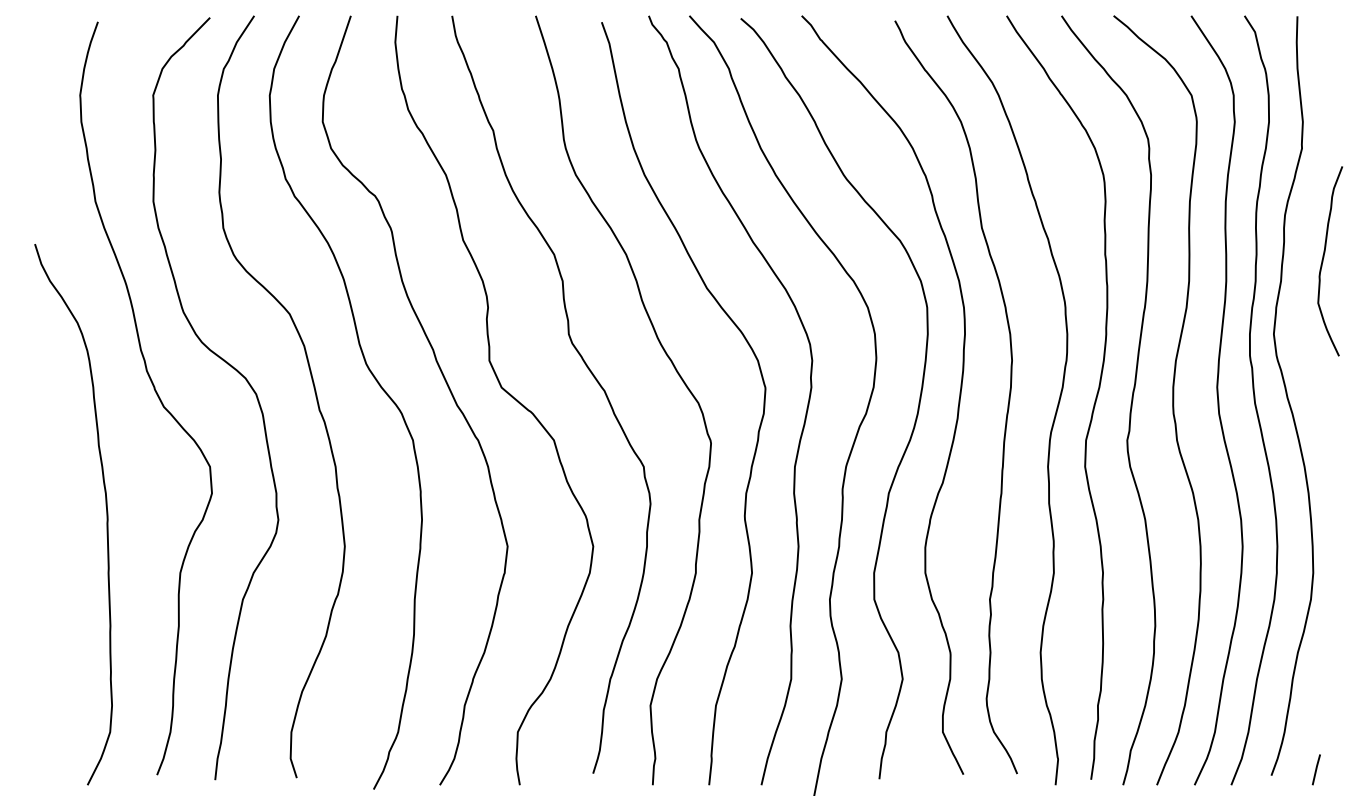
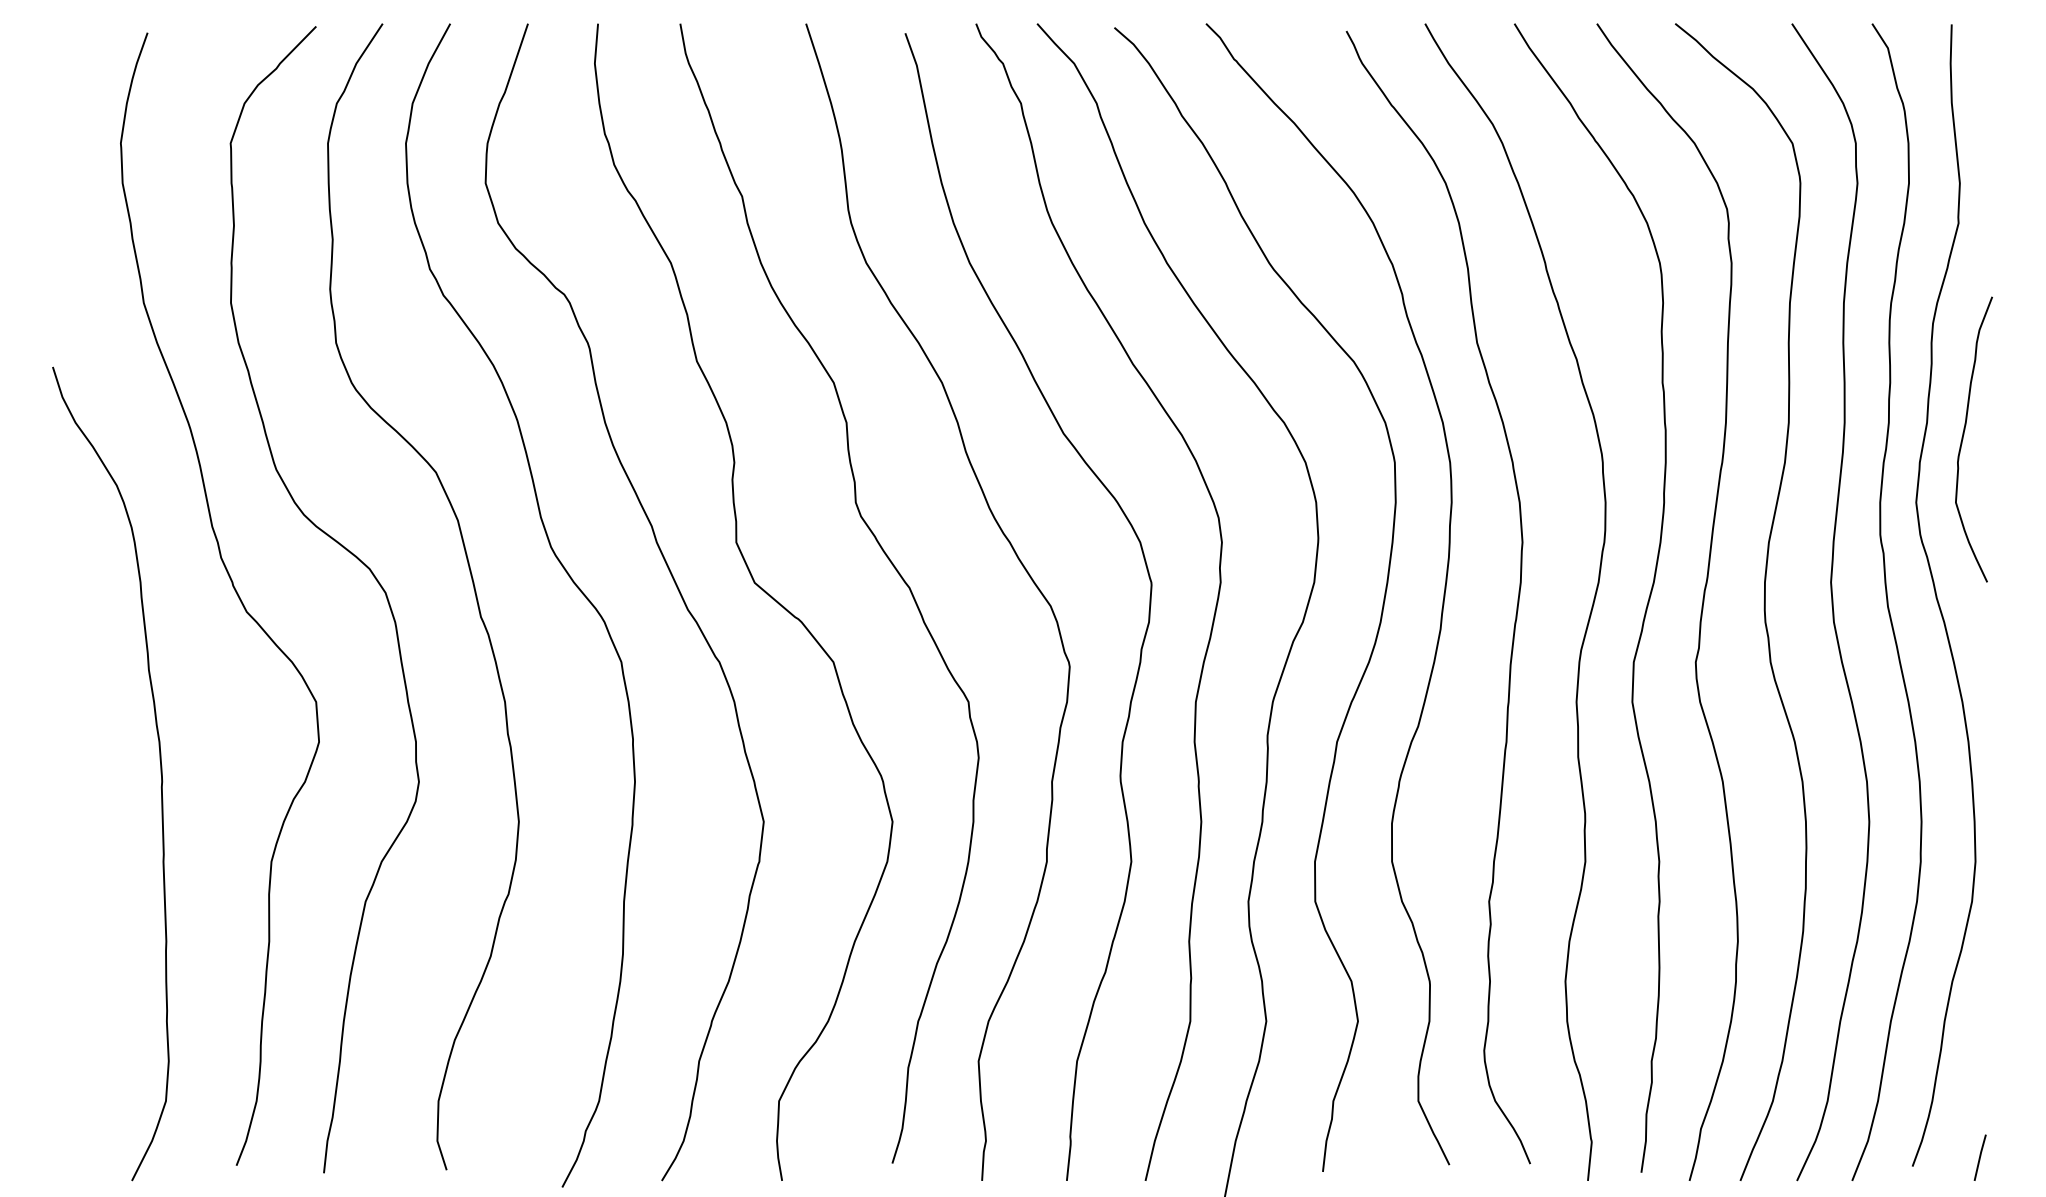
curve: (1323, 261) -> (1963, 439), moved

